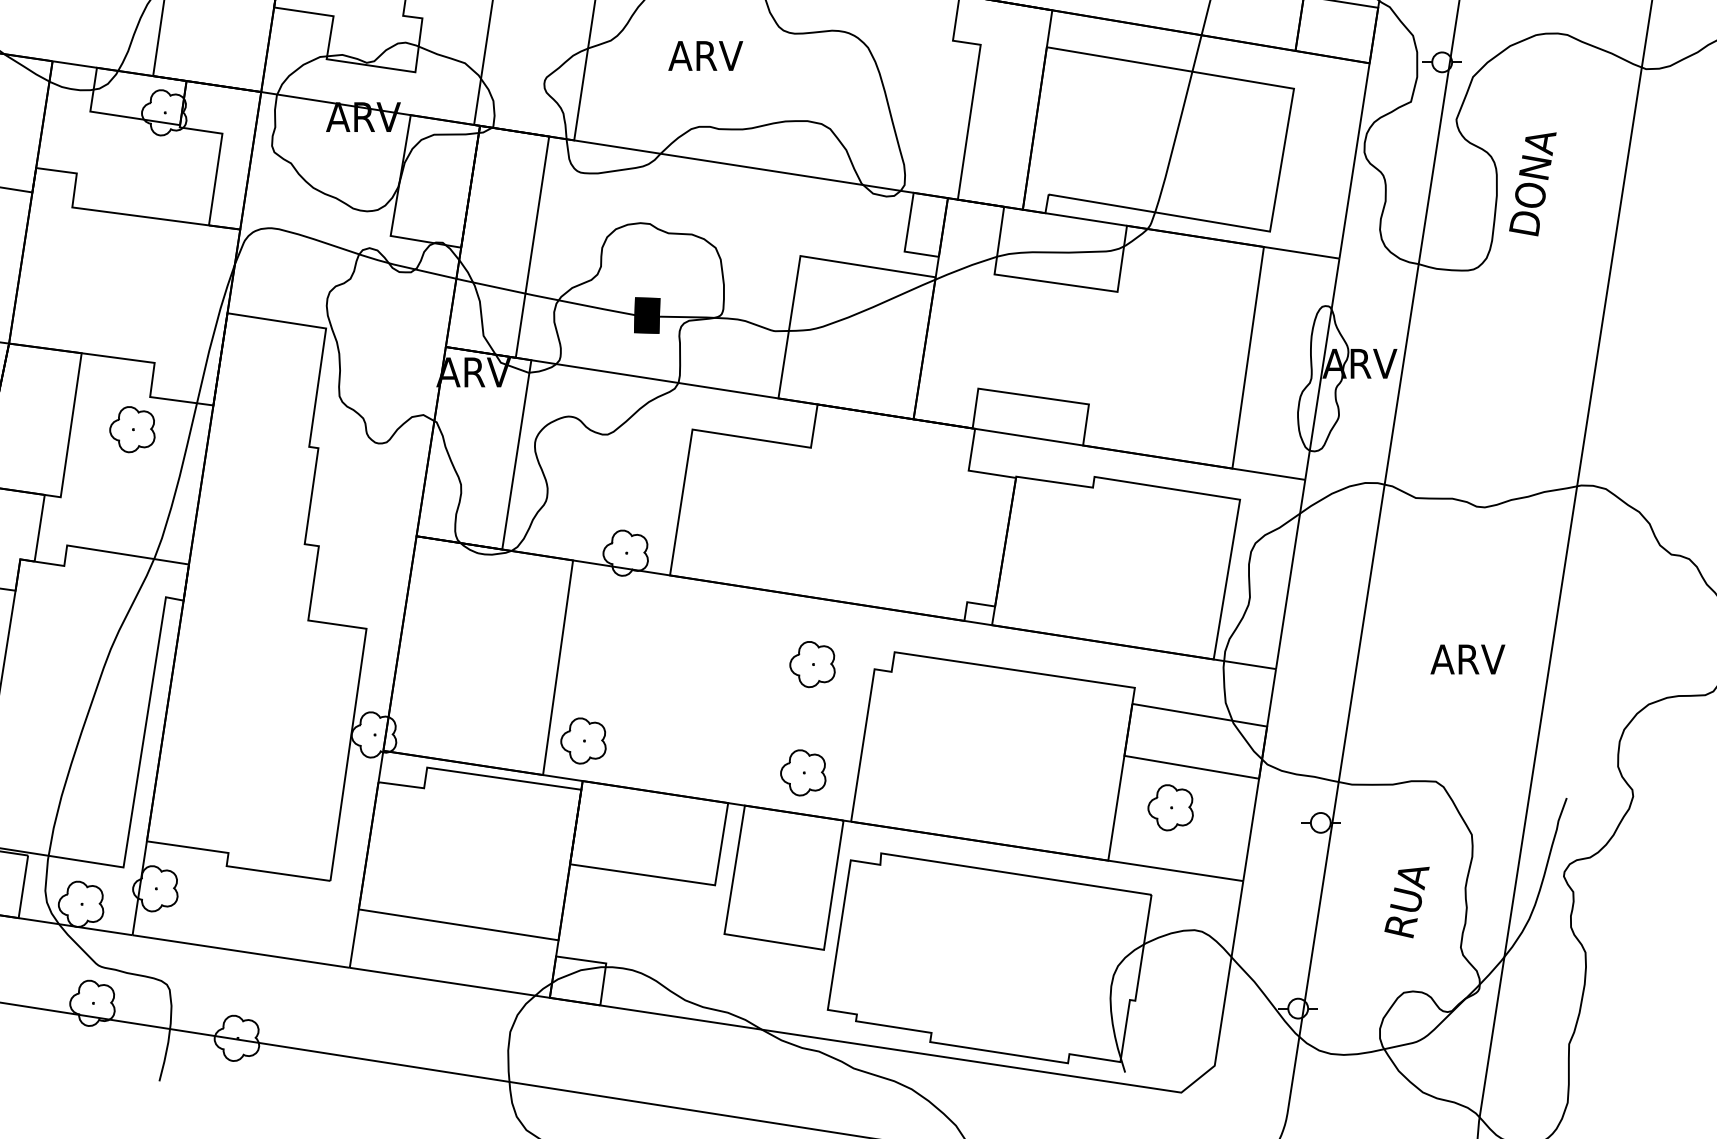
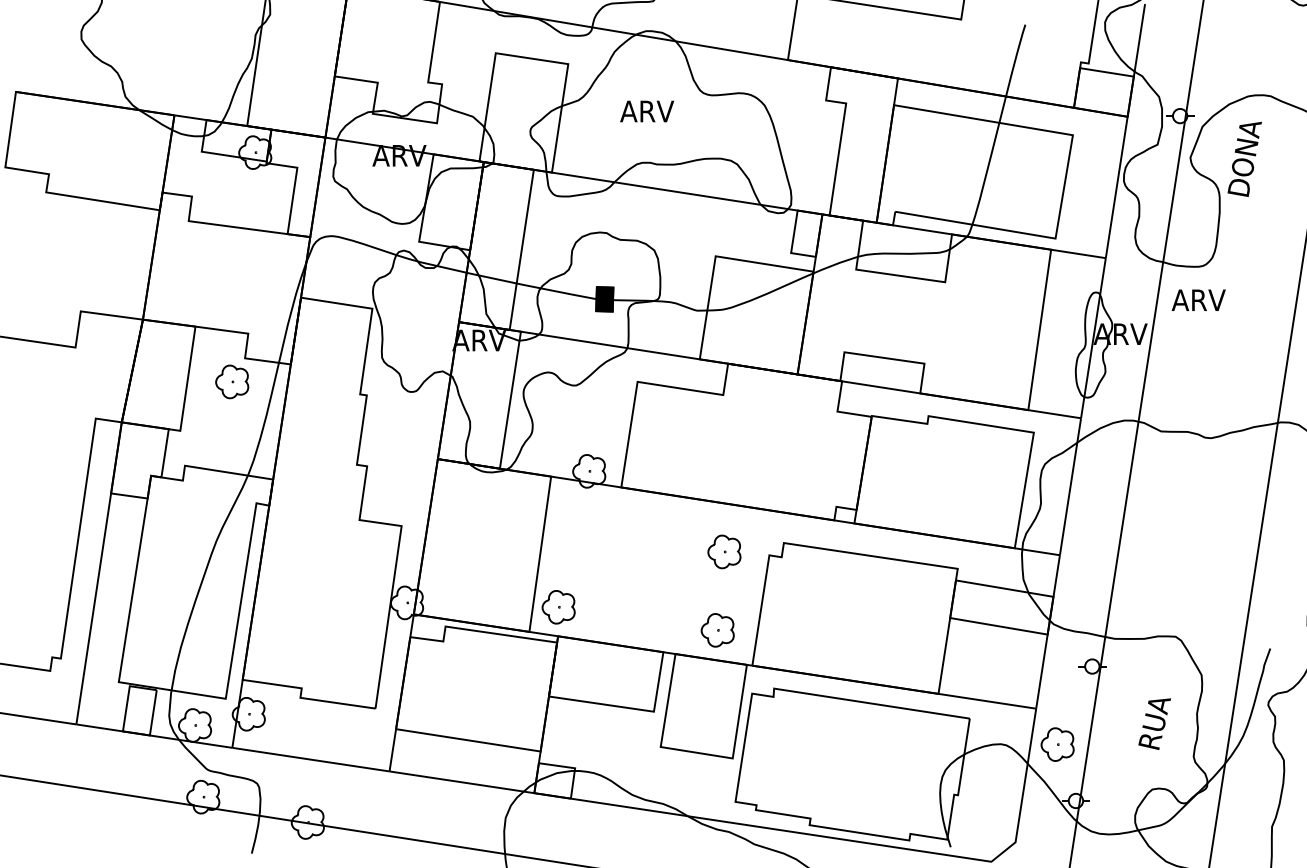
text: (1532, 183) -> (1244, 158), moved
text: (1467, 658) -> (1198, 299), moved
part: (1170, 807) -> (1057, 744), moved

